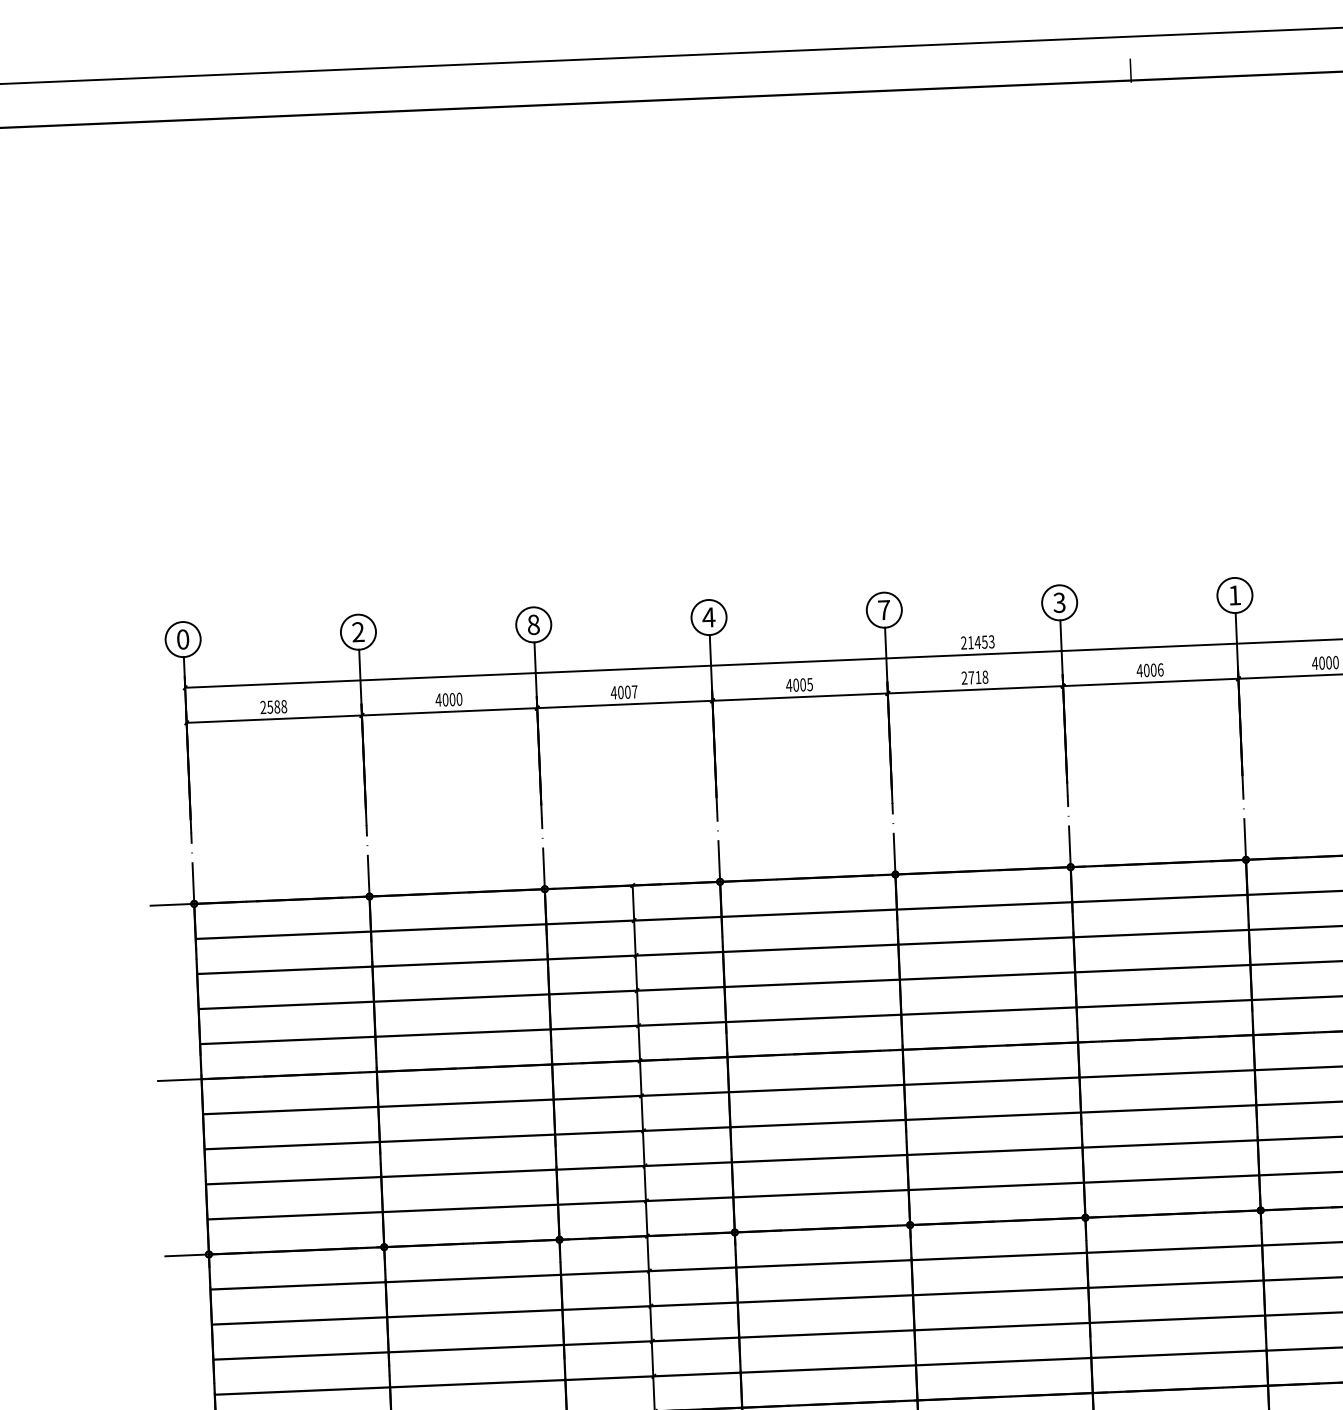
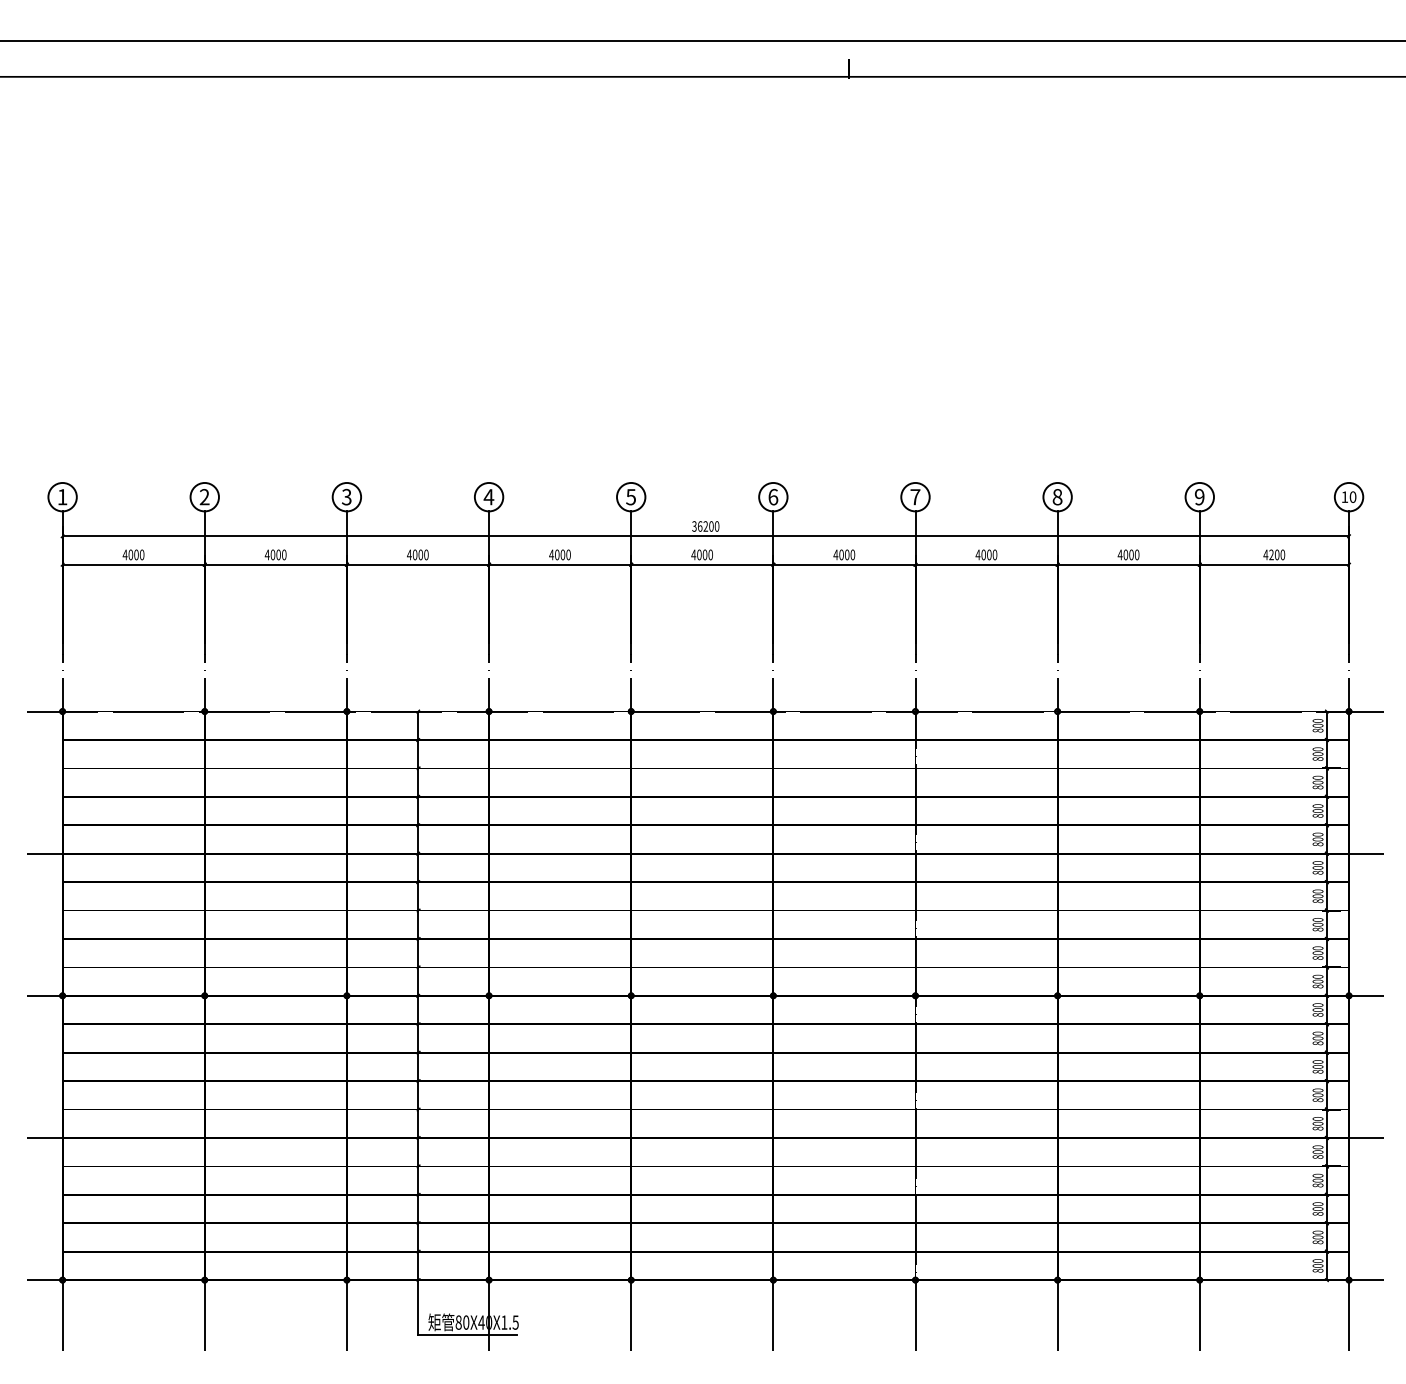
text: (1234, 595) -> (915, 497), 1 -> 7
text: (1059, 601) -> (773, 496), 3 -> 6
text: (884, 610) -> (631, 497), 7 -> 5
text: (533, 625) -> (346, 497), 8 -> 3
text: (183, 639) -> (62, 497), 0 -> 1
text: (977, 642) -> (705, 526), 21453 -> 36200
text: (1160, 669) -> (852, 554), 4006 -> 4000
text: (973, 677) -> (701, 554), 2718 -> 4000
text: (809, 684) -> (568, 554), 4005 -> 4000
text: (634, 691) -> (426, 554), 4007 -> 4000
text: (273, 706) -> (133, 554), 2588 -> 4000

